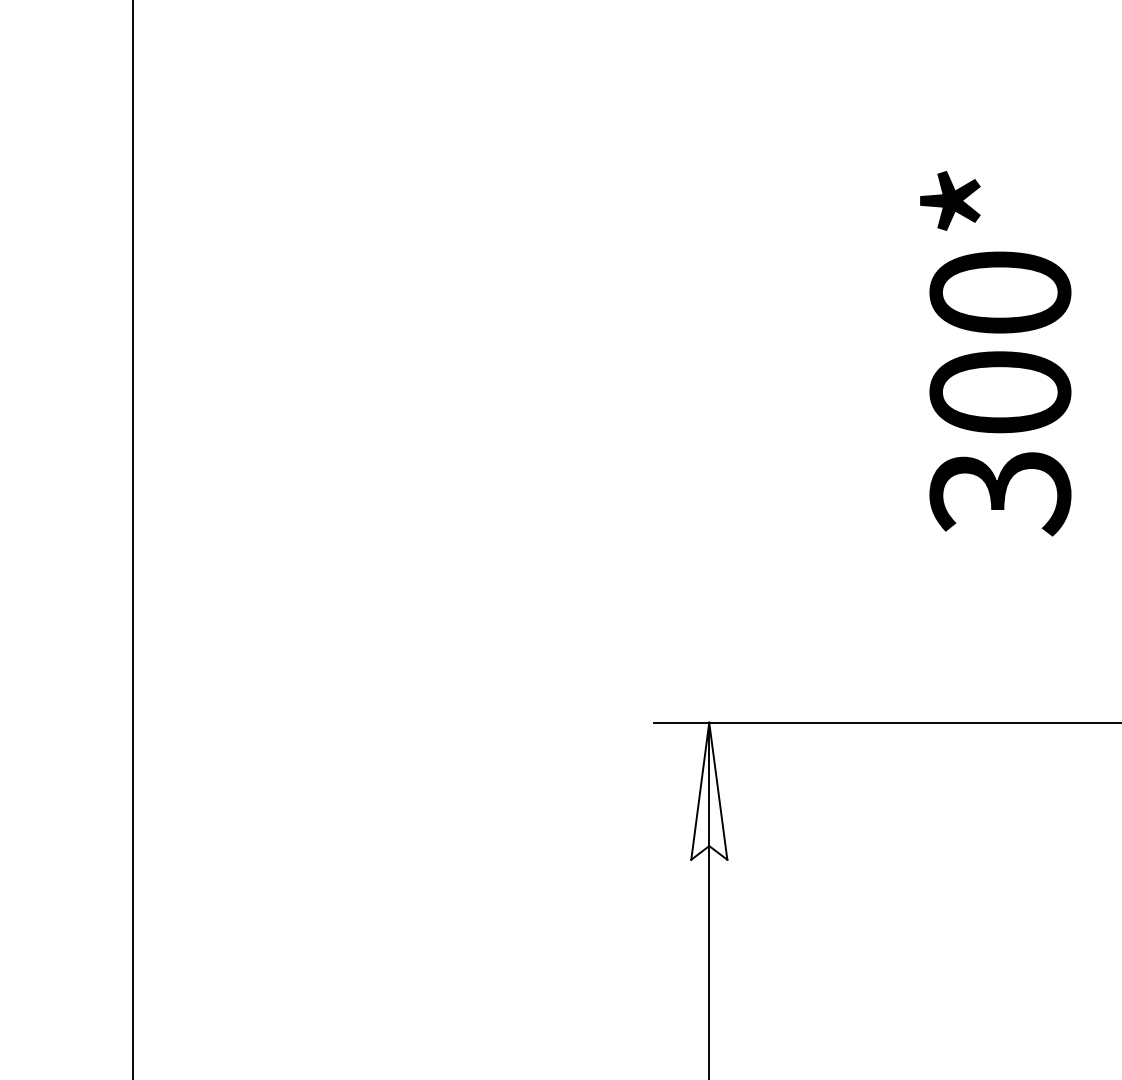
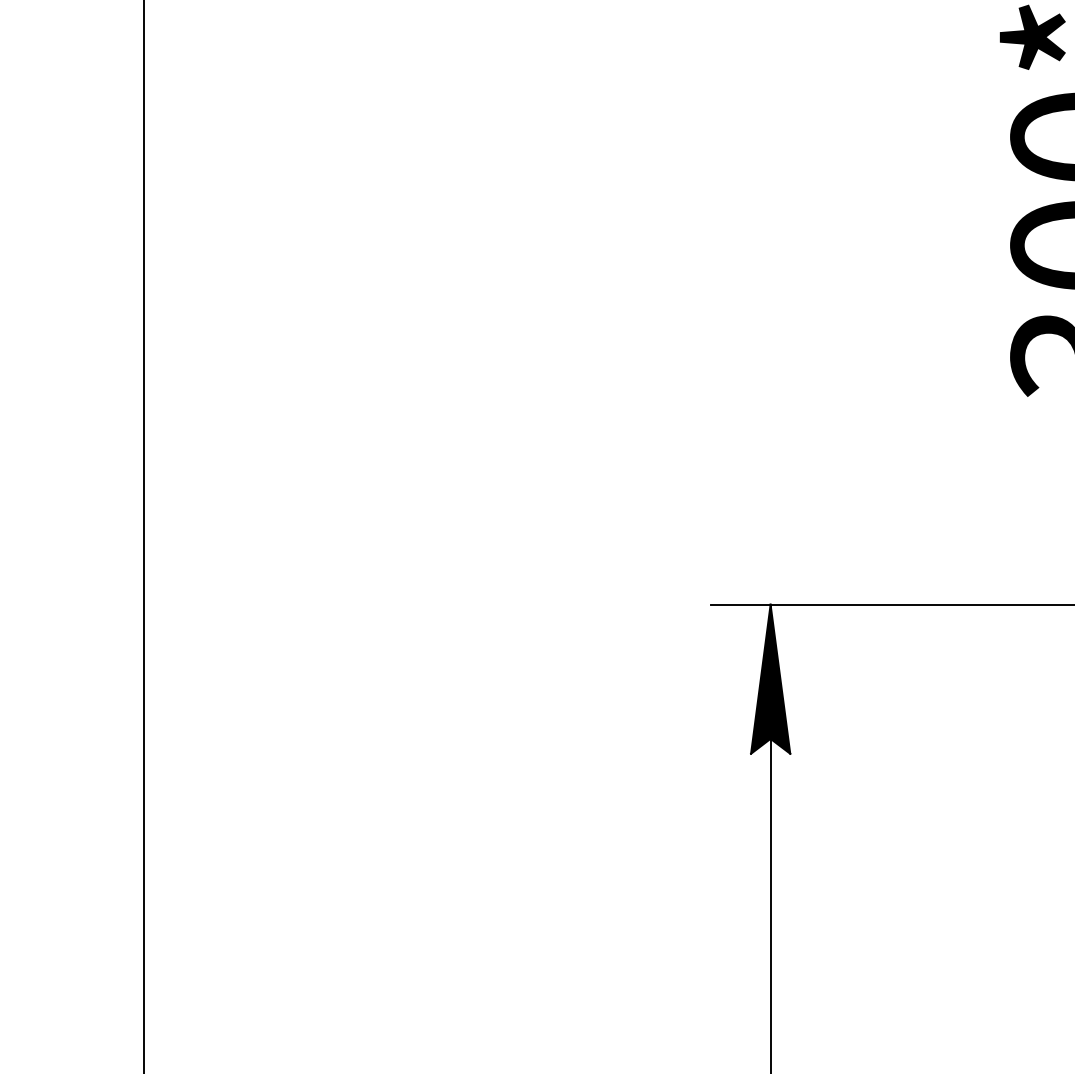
fill: (709, 790) -> (770, 678), added

